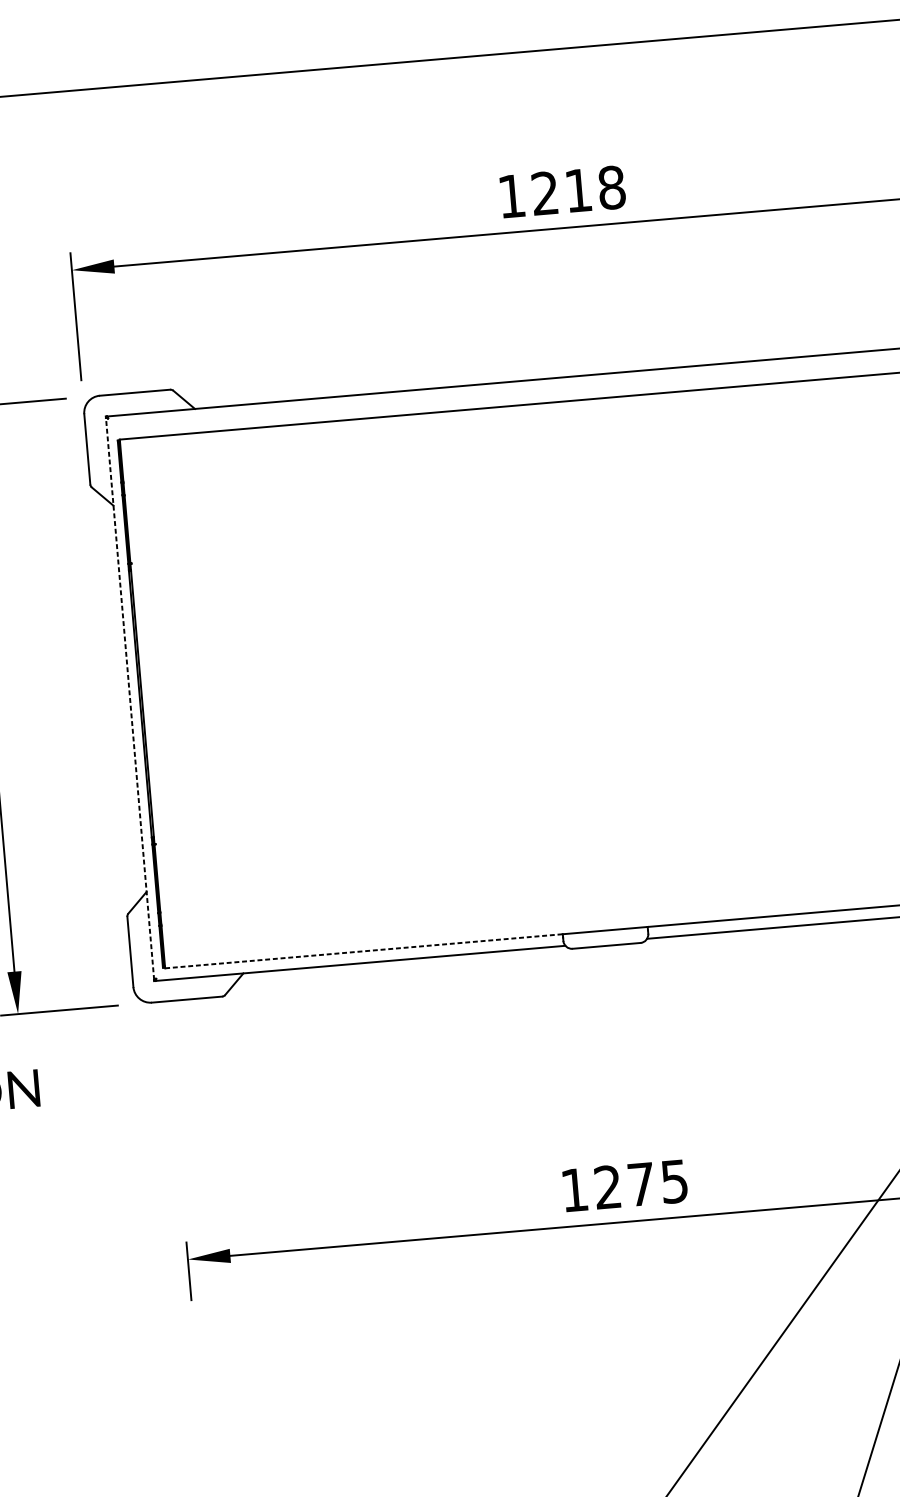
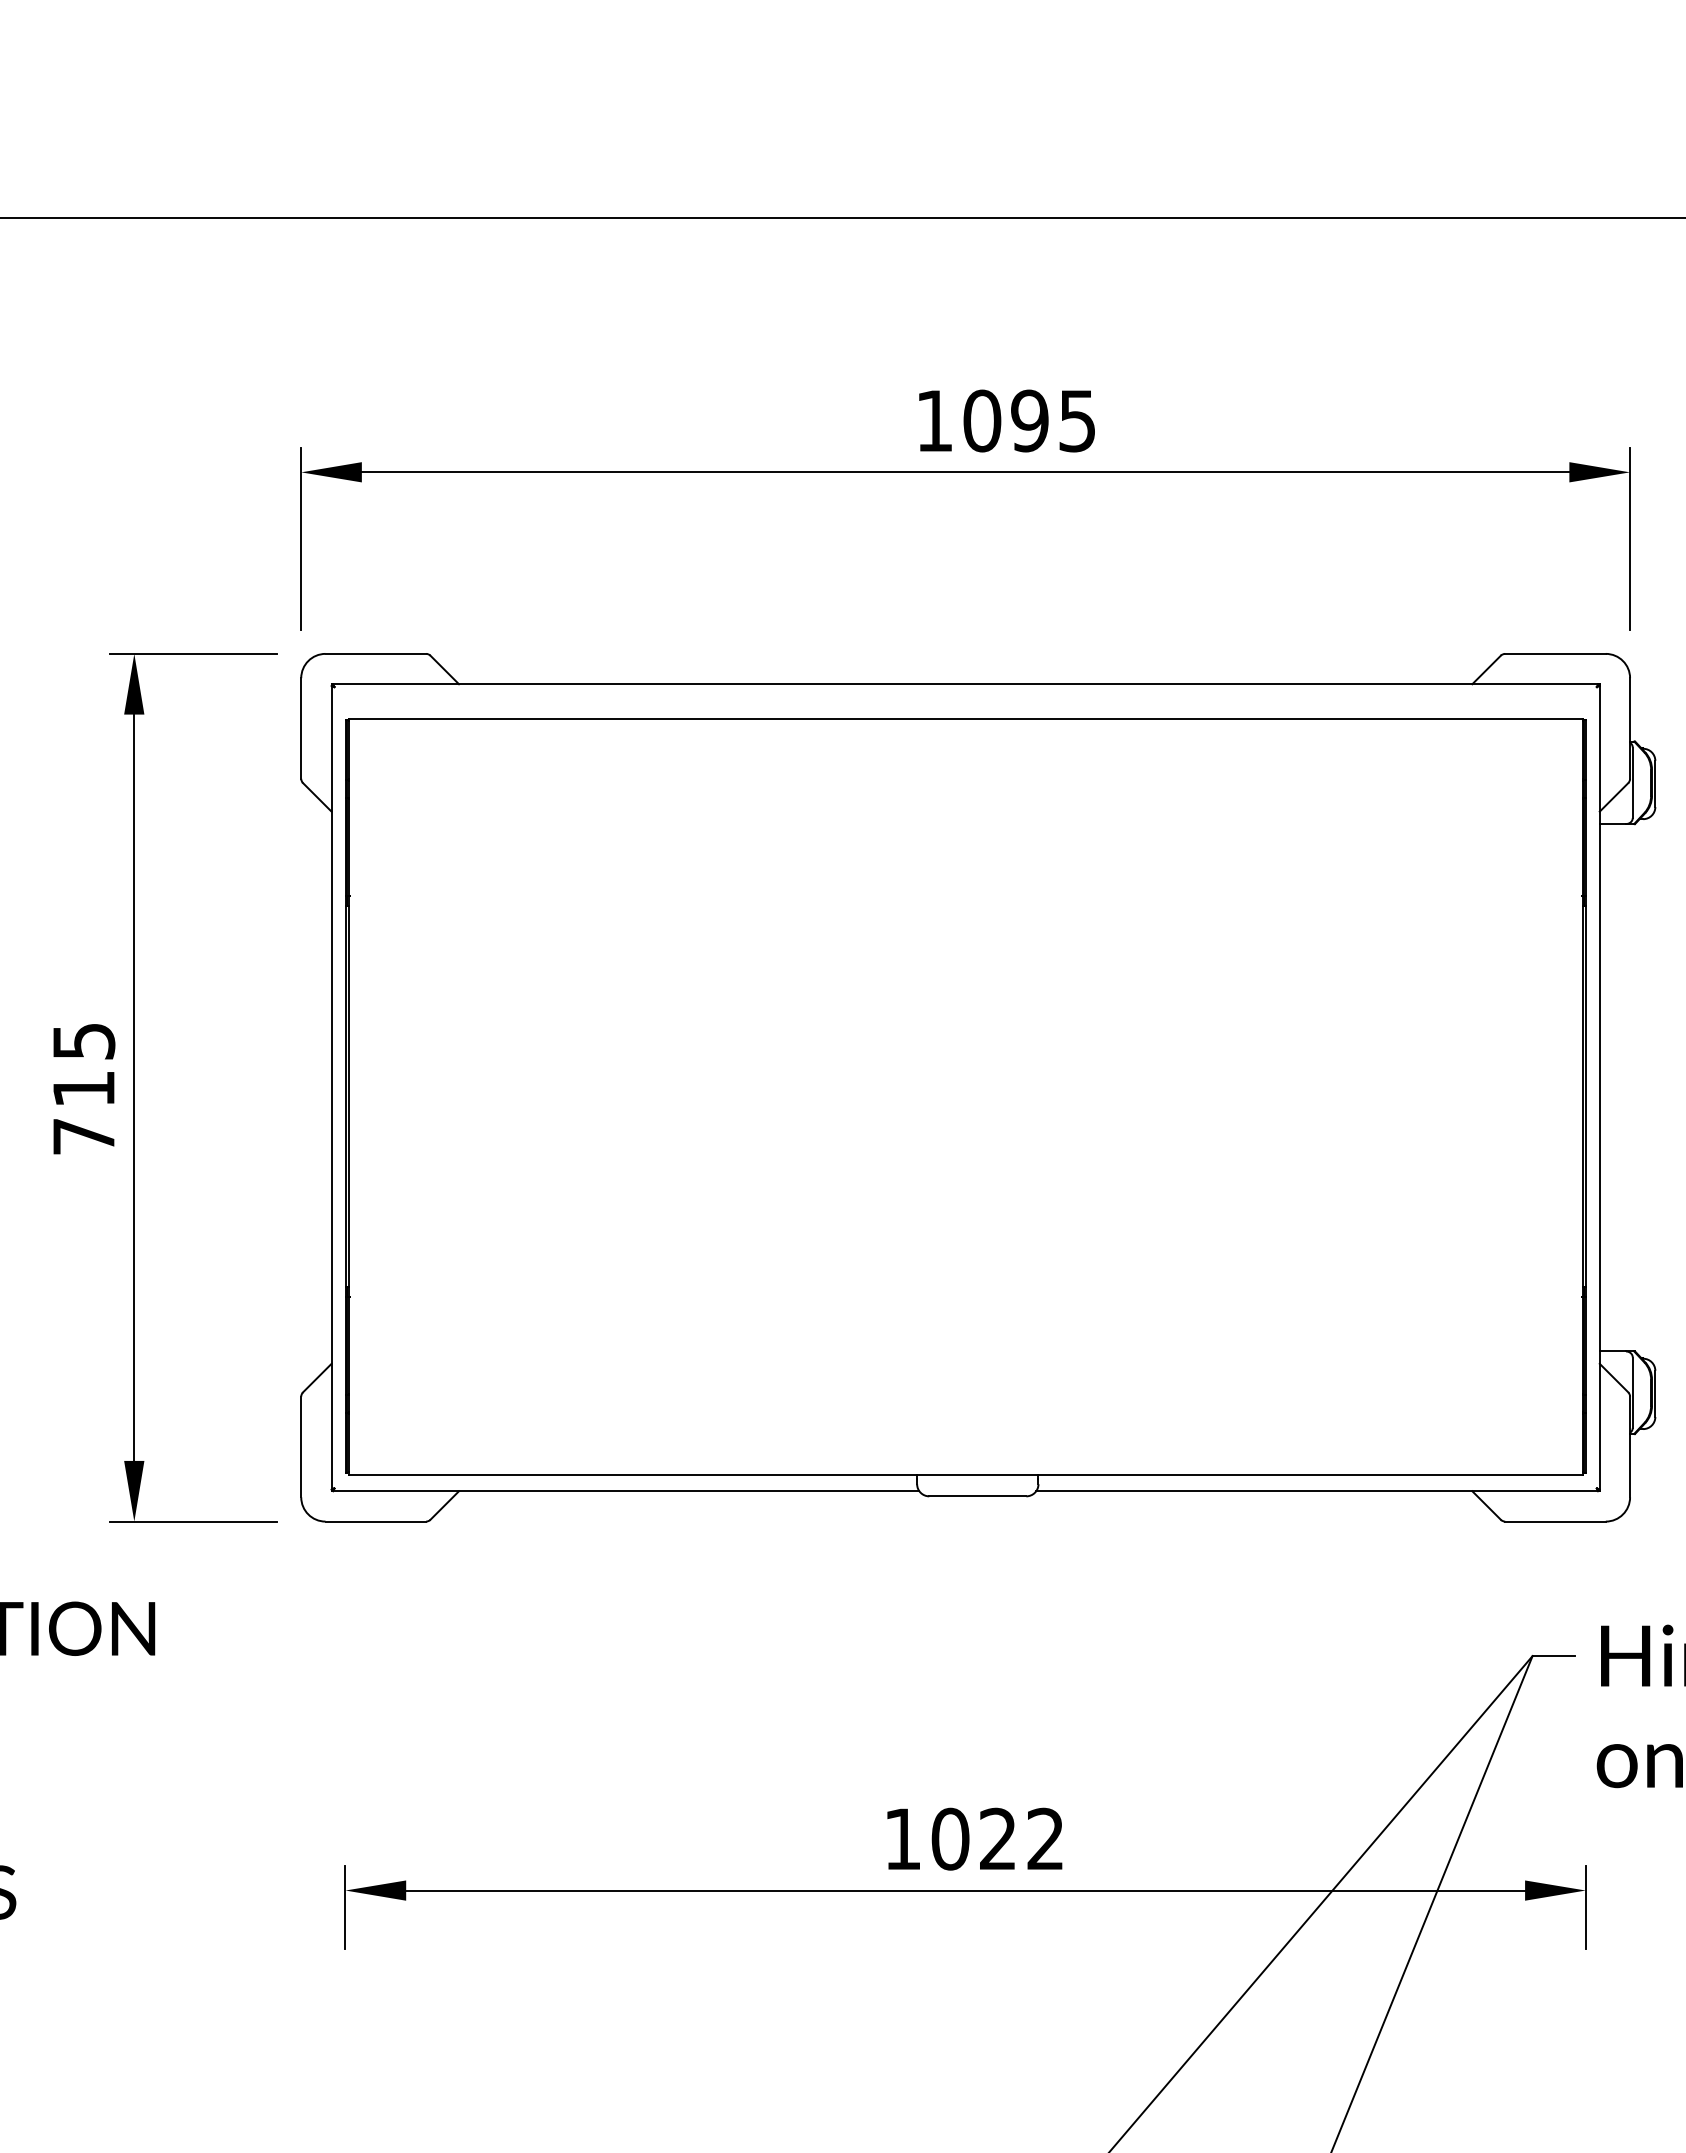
text: (578, 190) -> (1029, 420), 1218 -> 1095
line: (130, 698) -> (331, 1087), dashed -> solid
line: (364, 951) -> (633, 1474), dashed -> solid
text: (640, 1184) -> (997, 1838), 1275 -> 1022

